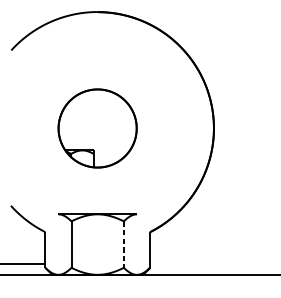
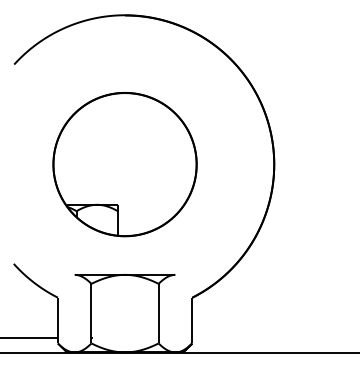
part: (97, 128) -> (124, 164), size x1.43
line: (123, 244) -> (158, 313), dashed -> solid

